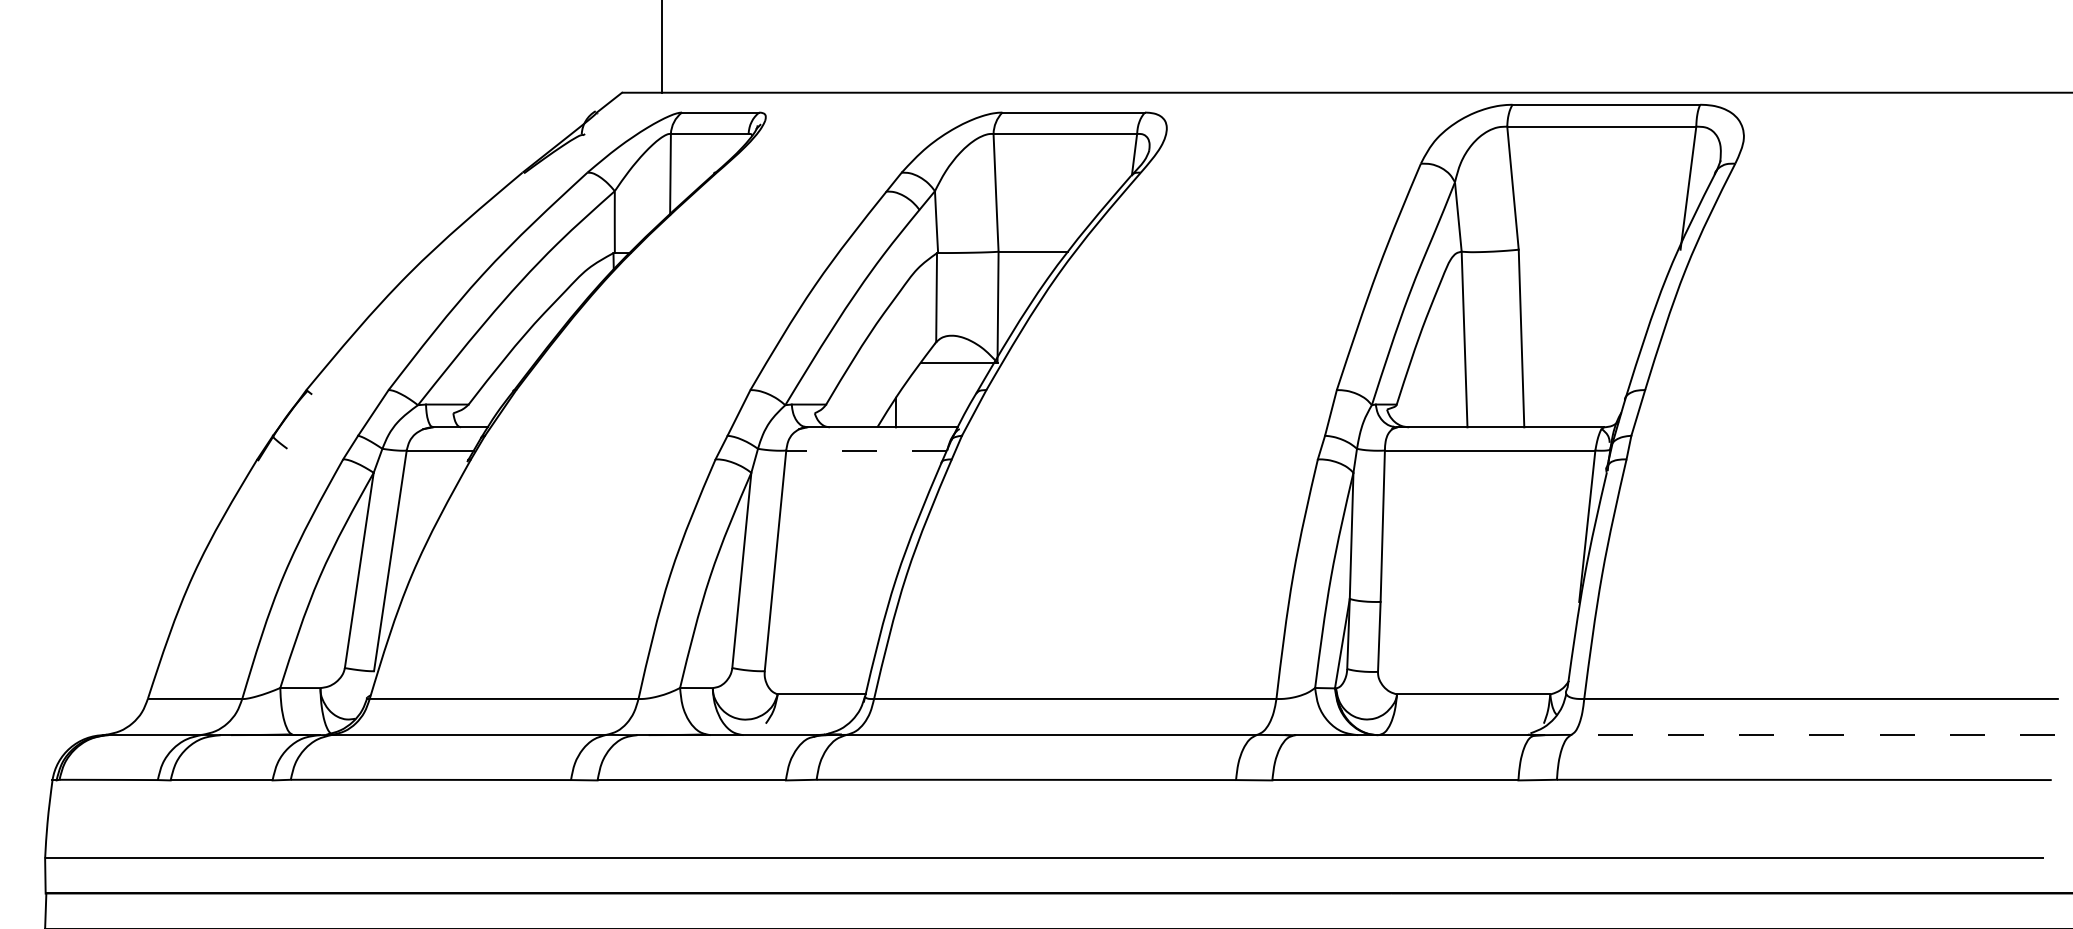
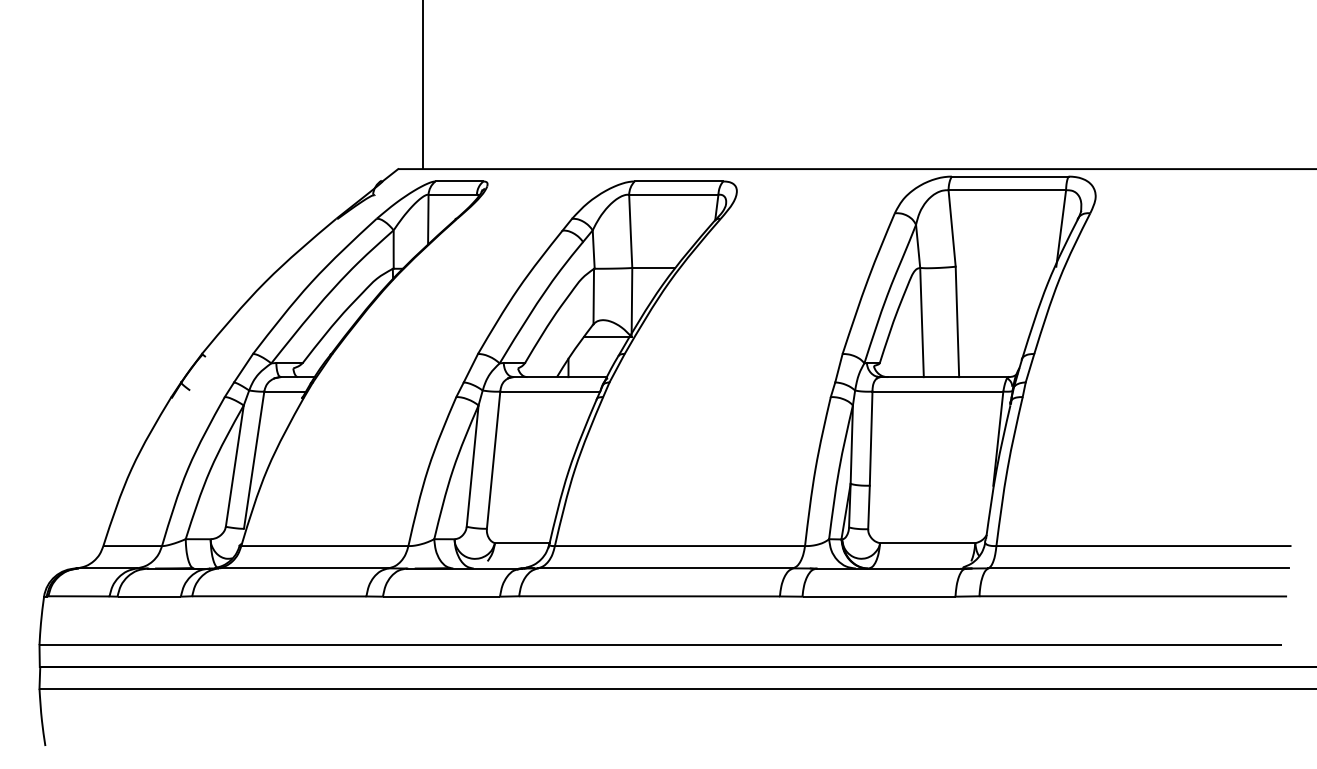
line: (865, 450) -> (549, 391), dashed -> solid
line: (1812, 735) -> (1138, 568), dashed -> solid

